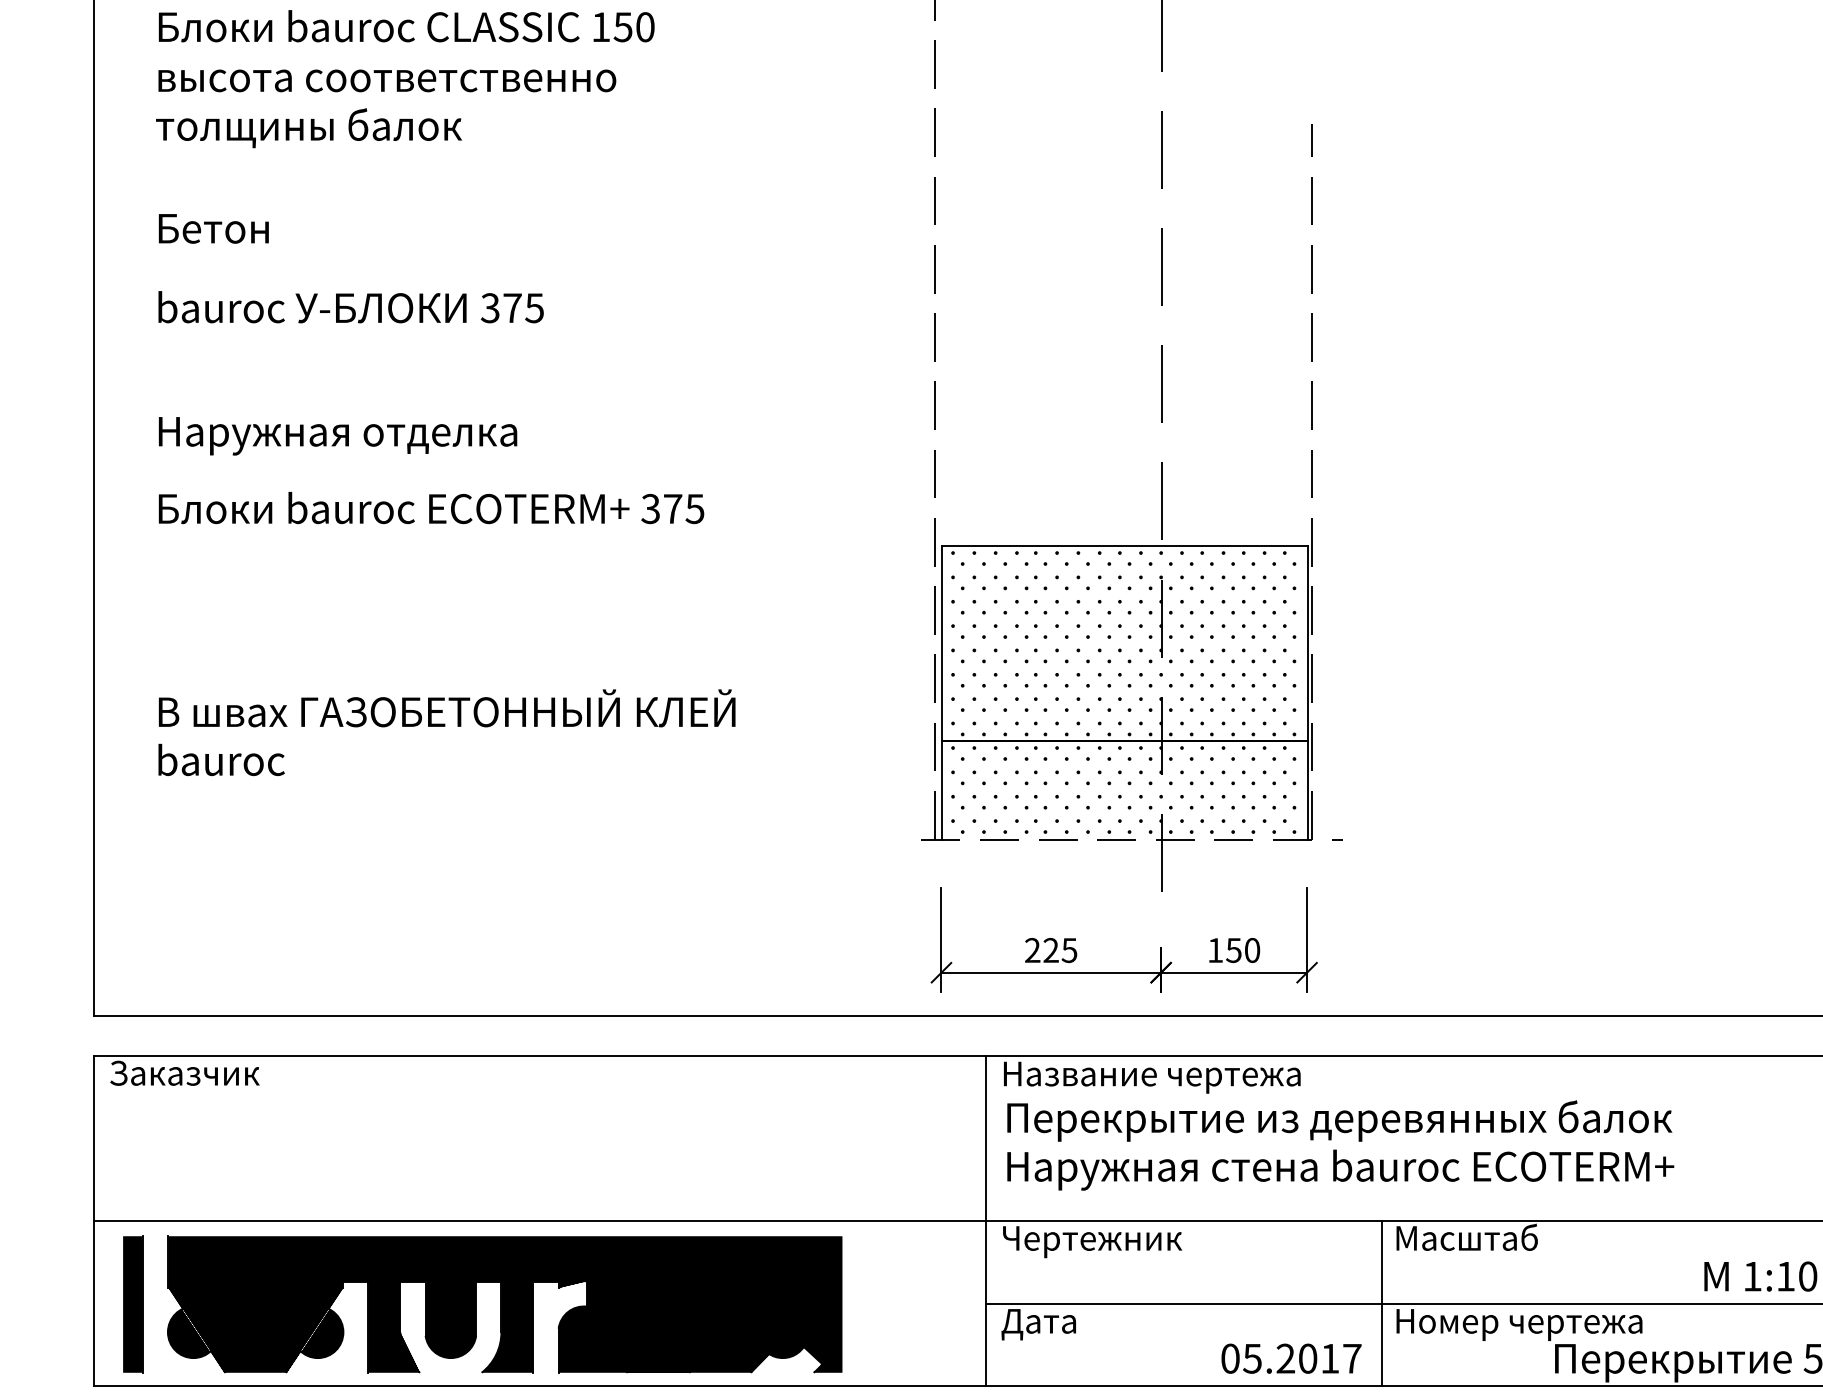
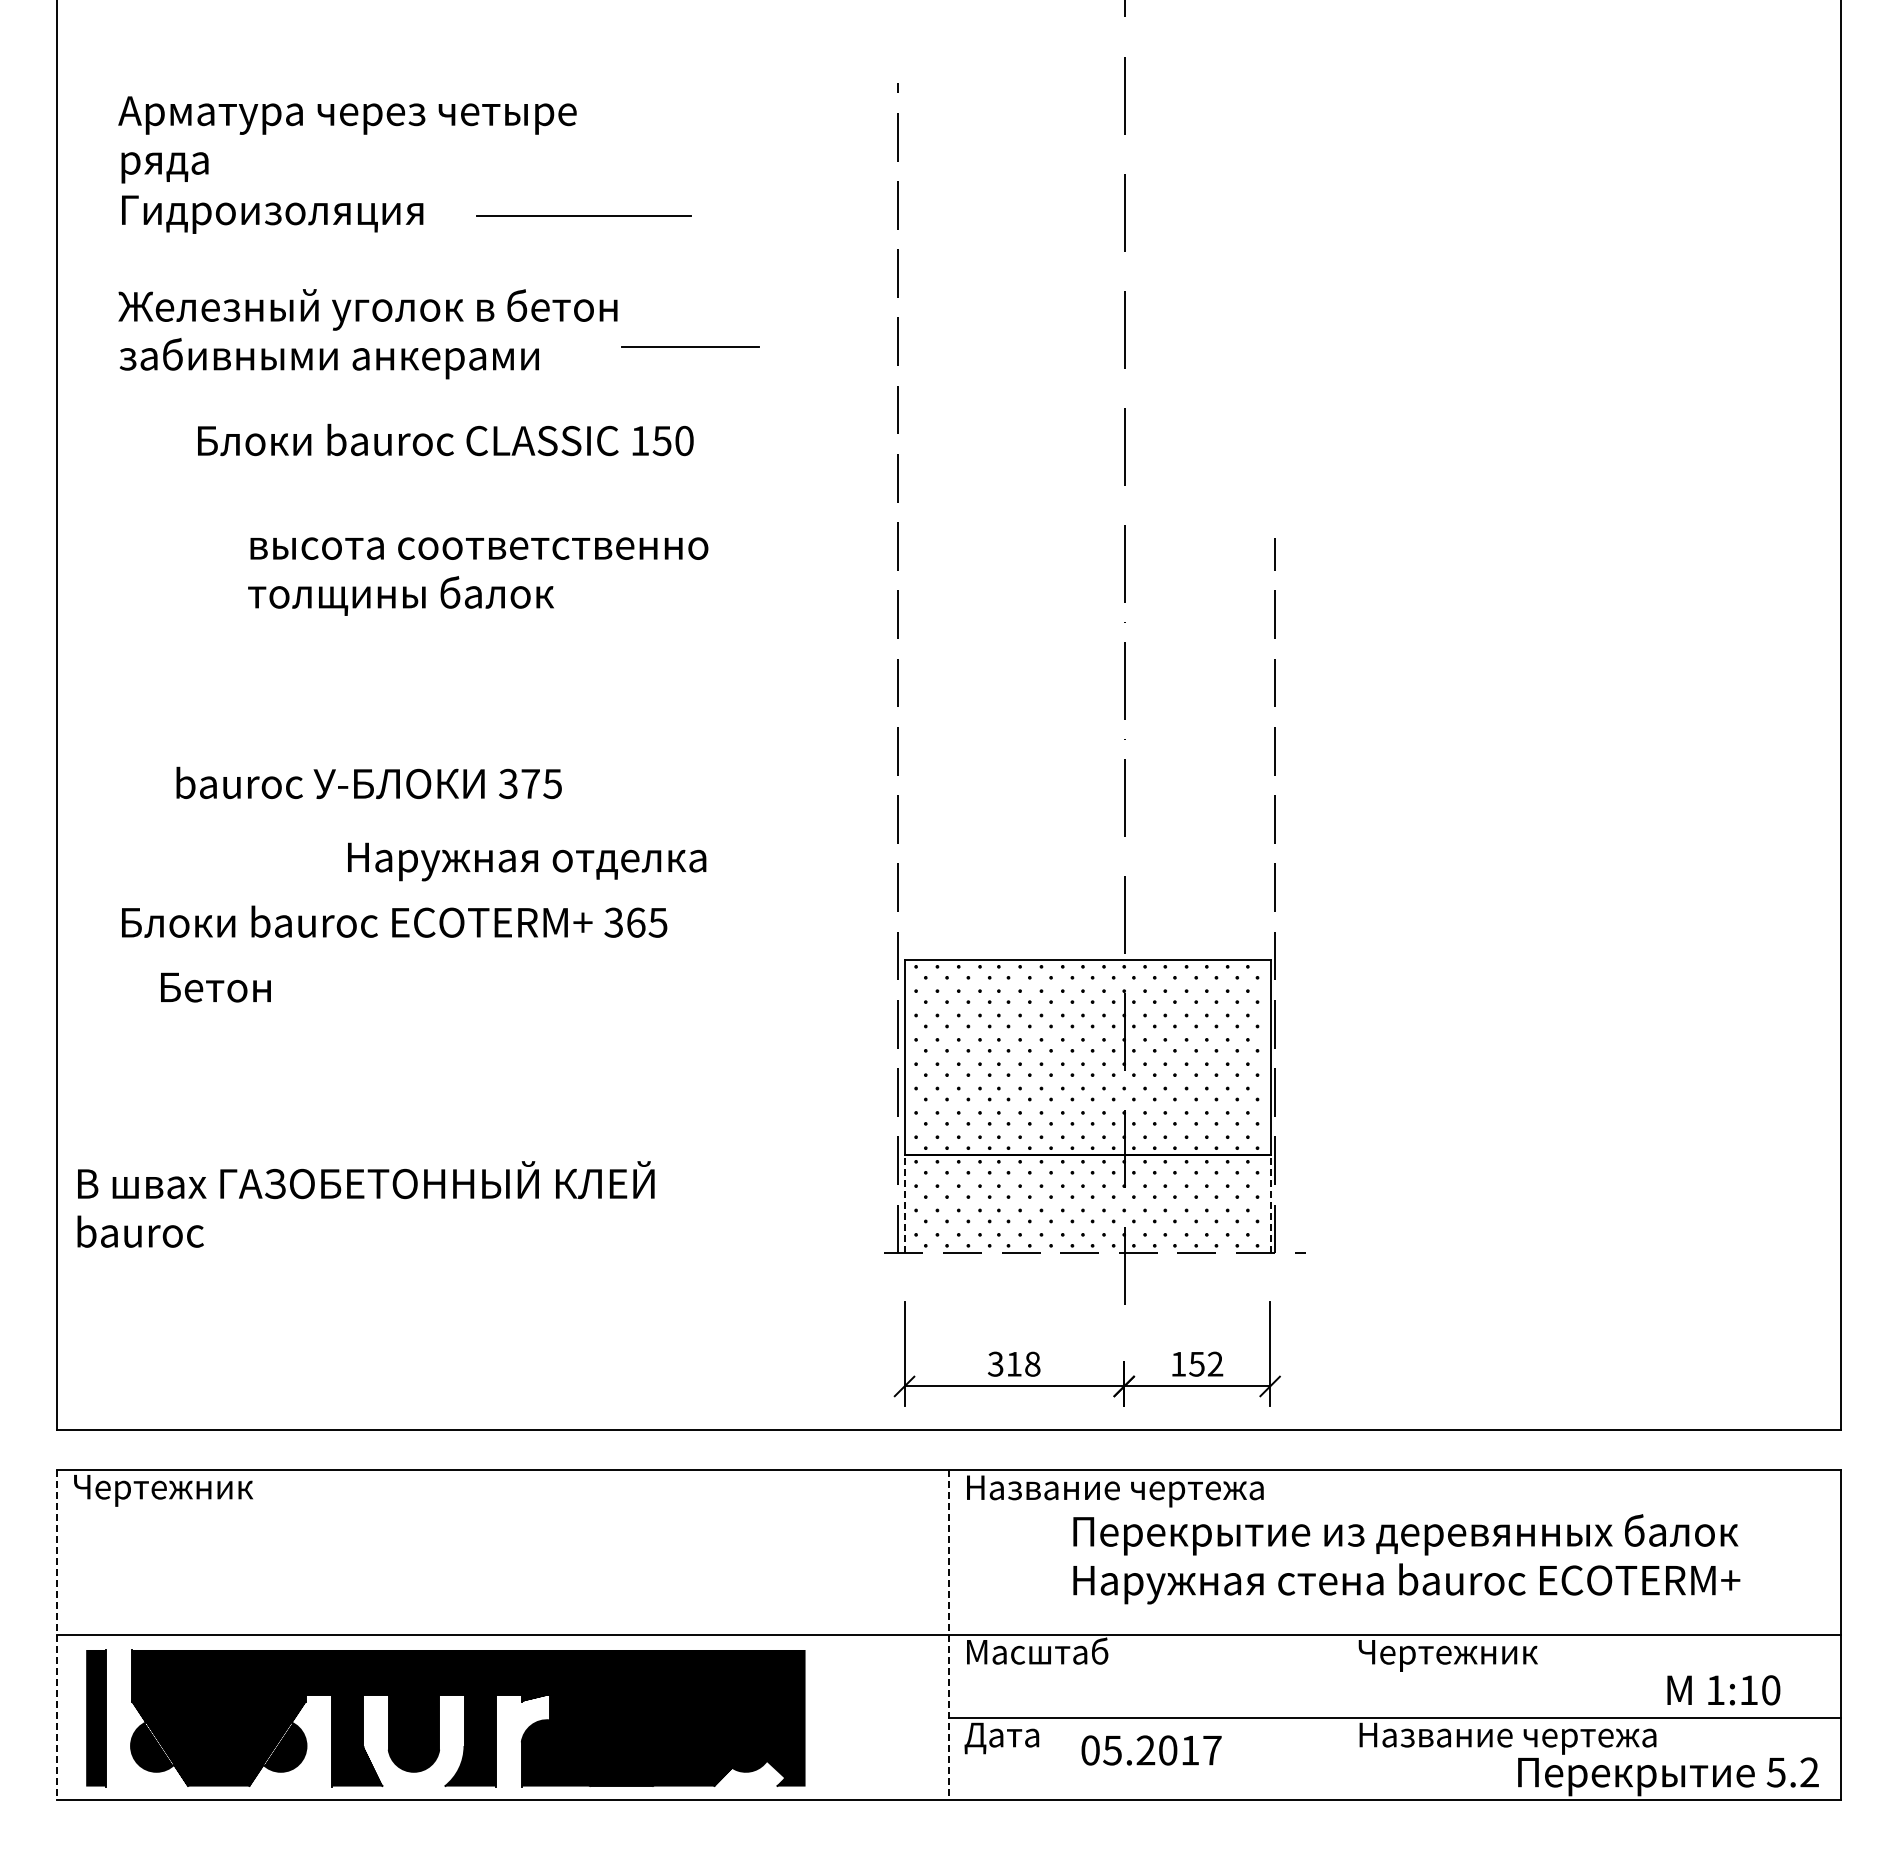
text: (406, 25) -> (445, 439), moved
text: (386, 108) -> (478, 576), moved
text: (213, 228) -> (215, 987), moved
text: (350, 306) -> (368, 782), moved
text: (338, 435) -> (527, 861), moved
text: (673, 508) -> (636, 922), 375 -> 365
text: (446, 732) -> (365, 1204), moved
line: (942, 789) -> (905, 1203), solid -> dashed
line: (1307, 789) -> (1270, 1203), solid -> dashed
text: (1050, 949) -> (1013, 1363), 225 -> 318
text: (1252, 949) -> (1215, 1363), 150 -> 152
text: (200, 1076) -> (163, 1490), Заказчик -> Чертежник
text: (1340, 1145) -> (1406, 1559), moved
line: (93, 1221) -> (56, 1635), solid -> dashed
line: (986, 1221) -> (949, 1635), solid -> dashed
text: (1092, 1240) -> (1055, 1654), Чертежник -> Масштаб
text: (1484, 1240) -> (1447, 1654), Масштаб -> Чертежник
line: (1382, 1303) -> (1345, 1717), removed
text: (1556, 1327) -> (1519, 1741), Номер чертежа -> Название чертежа
text: (1291, 1358) -> (1151, 1750), moved

